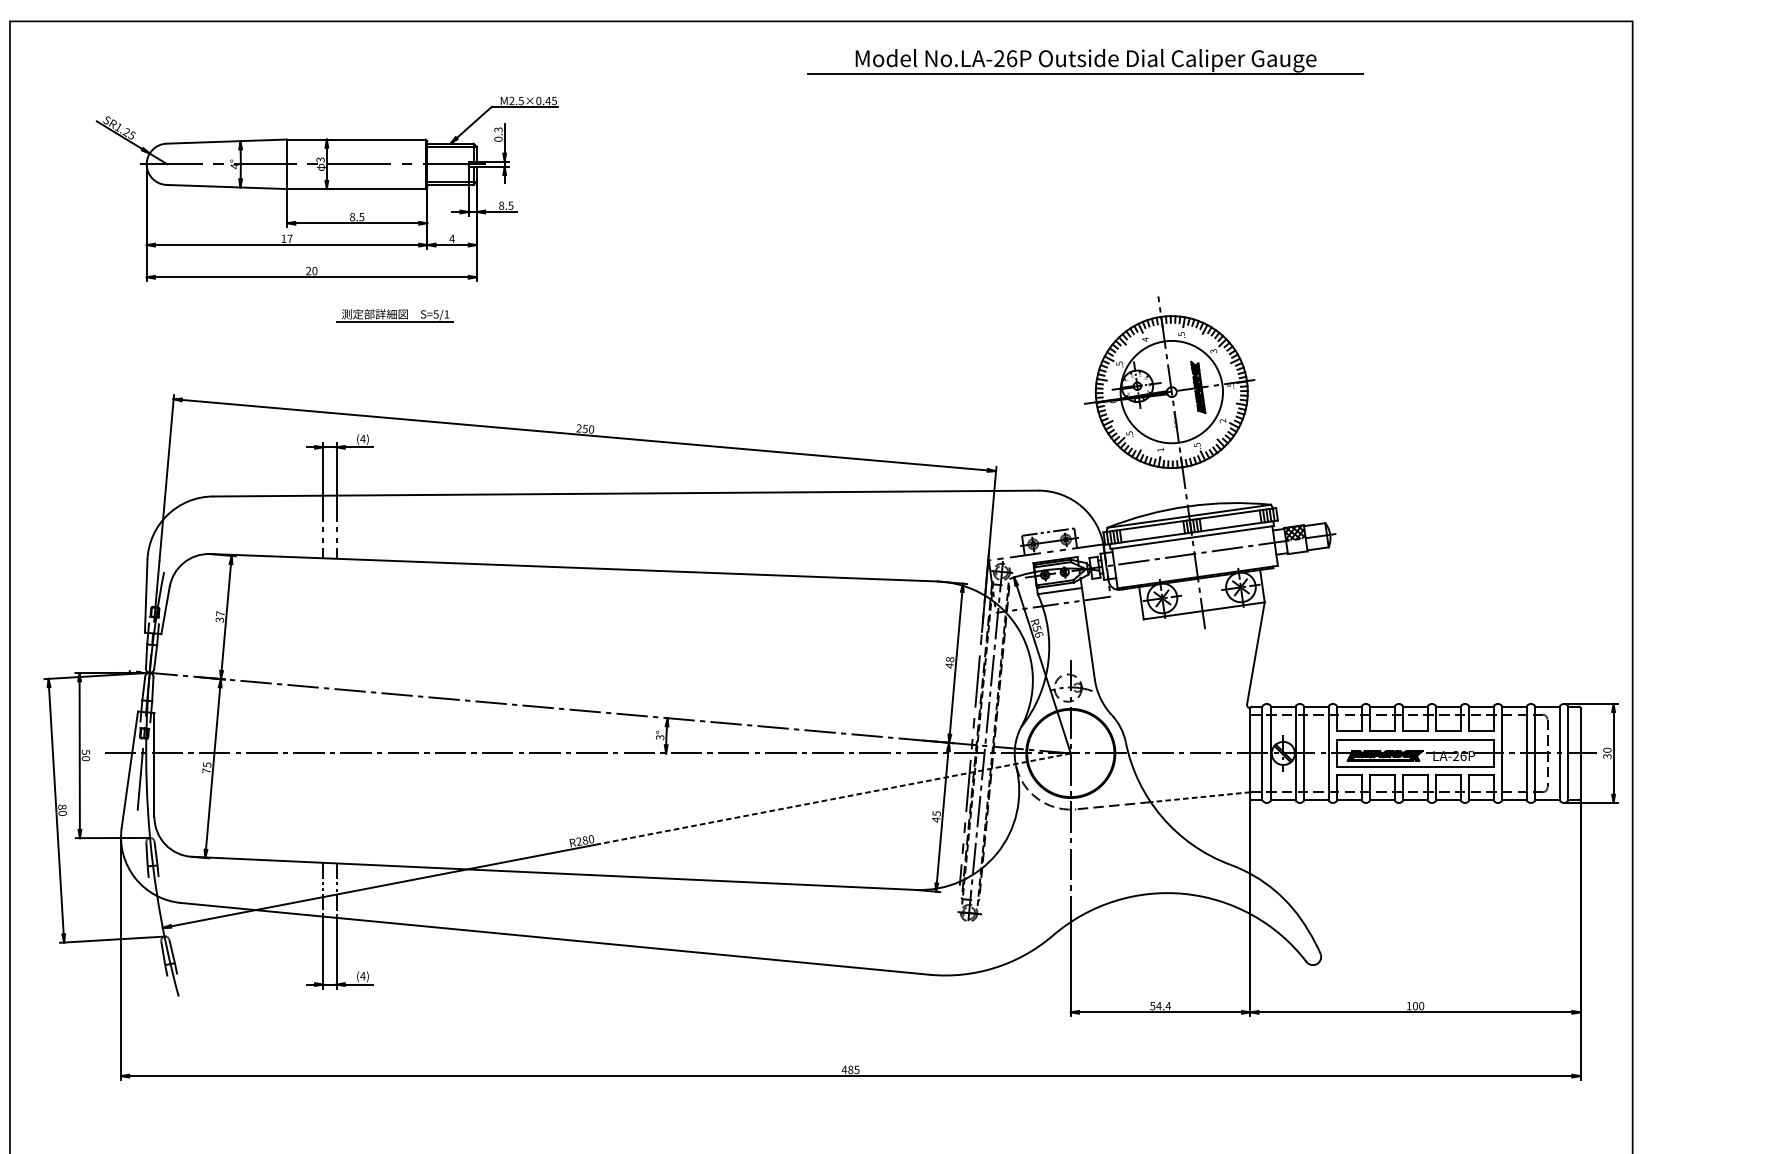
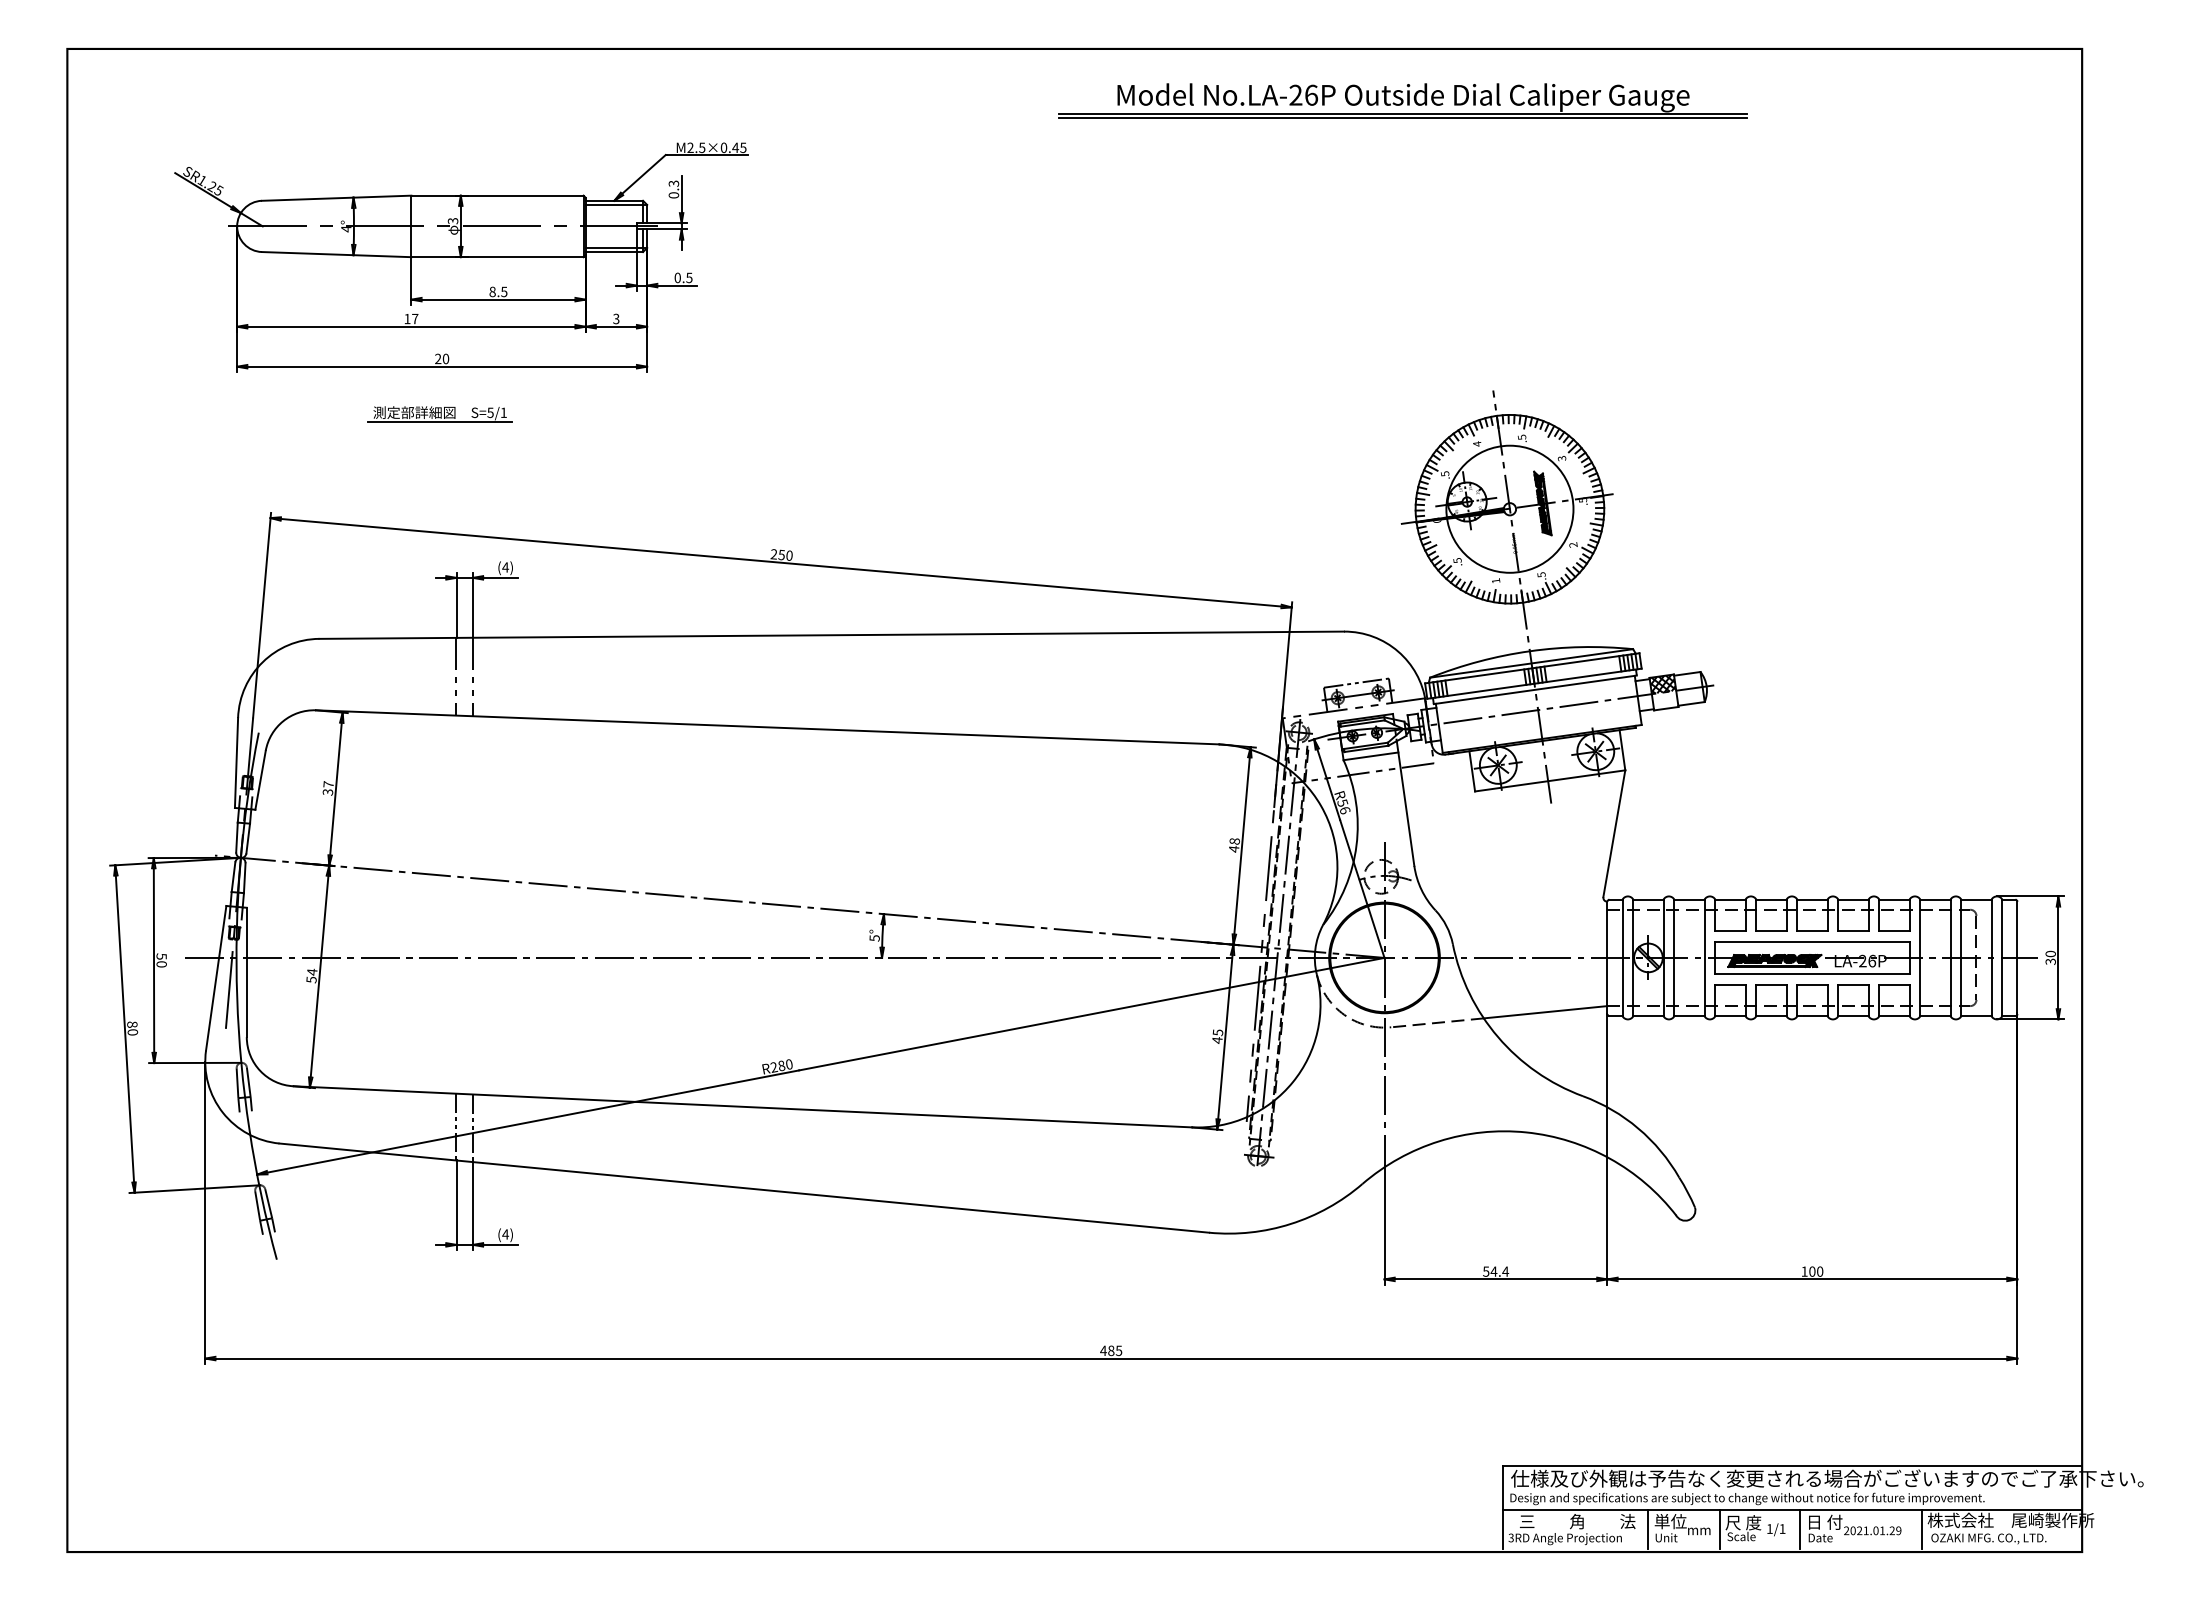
line: (1085, 76) -> (1402, 117), added
text: (501, 205) -> (677, 277), 8.5 -> 0.5
text: (451, 238) -> (615, 318), 4 -> 3
part: (395, 315) -> (439, 414), moved
text: (660, 737) -> (874, 937), 3° -> 5°
text: (206, 767) -> (311, 975), 75 -> 54
line: (1200, 797) -> (1545, 1012), dashed -> solid
line: (834, 799) -> (1091, 1014), dashed -> solid

